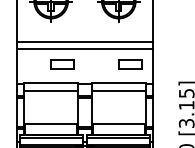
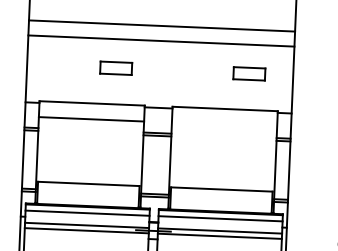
part: (62, 64) -> (116, 68), size x0.7
part: (130, 64) -> (249, 74), size x0.7
line: (118, 90) -> (223, 124), removed

